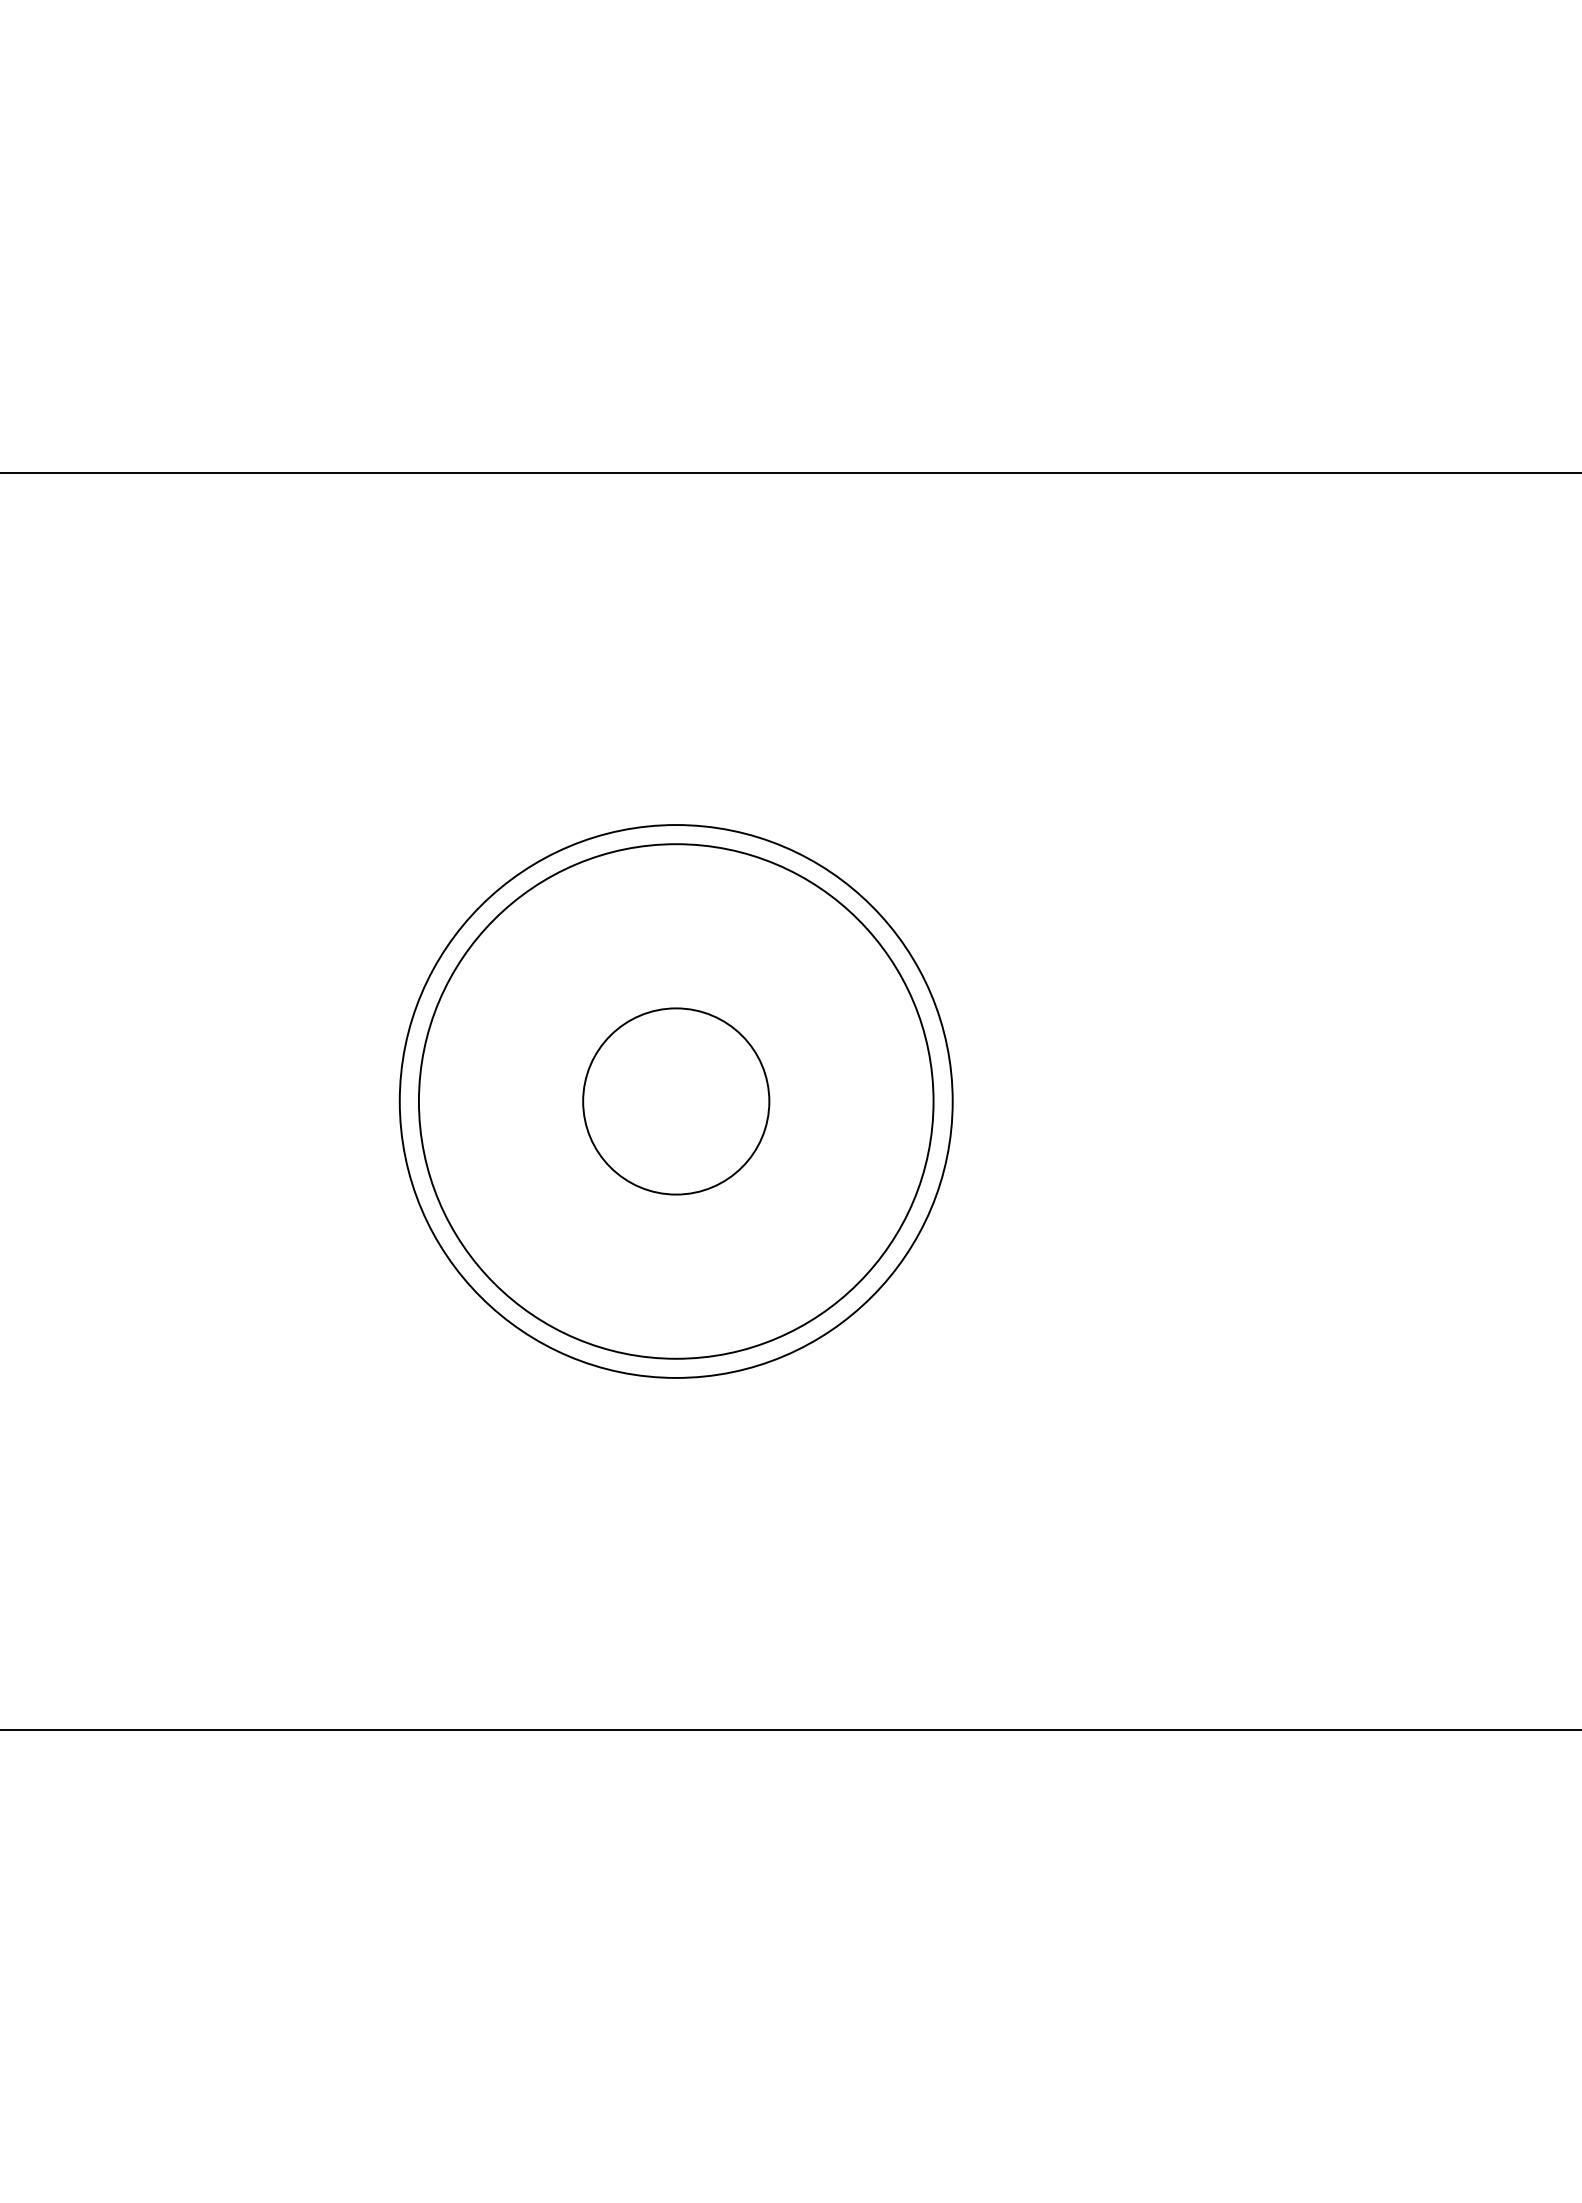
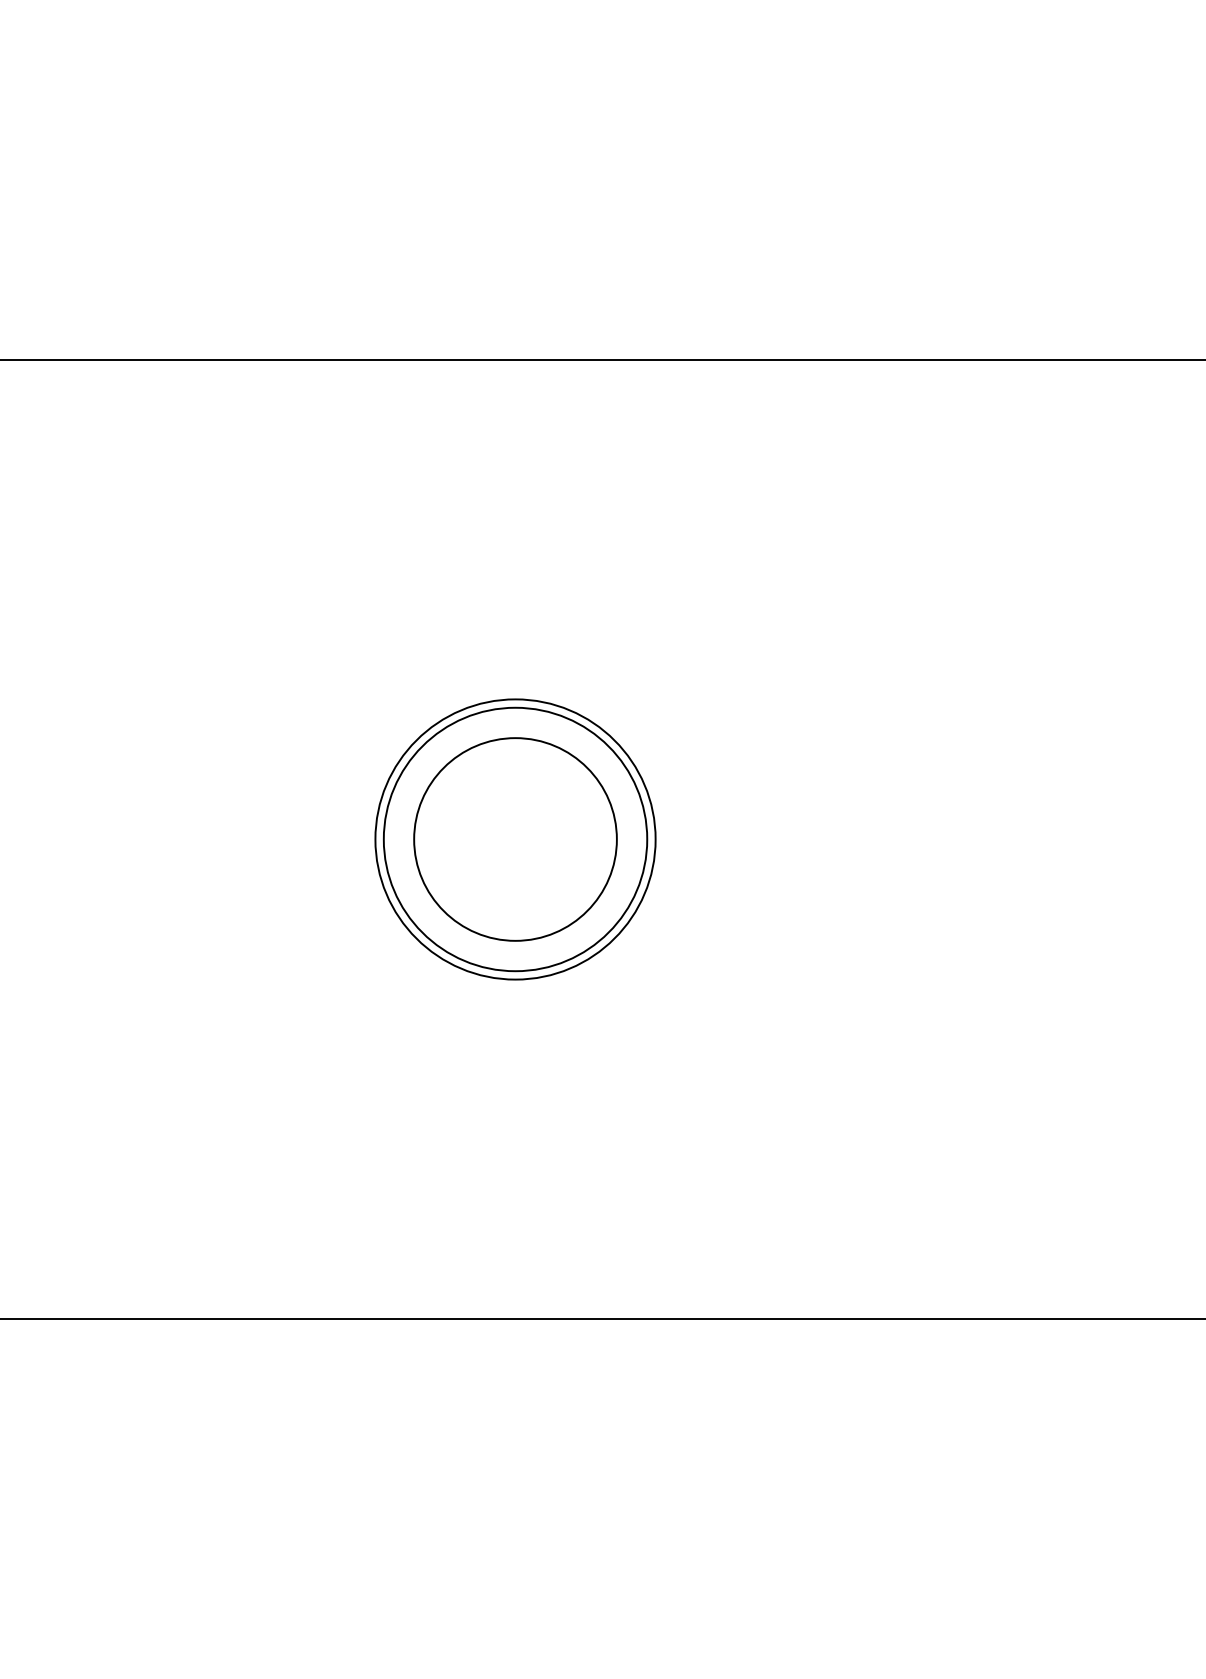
circle: (676, 1101) -> (515, 839), size x0.62
circle: (676, 1101) -> (515, 839), size x0.71
circle: (676, 1101) -> (515, 839), size x1.43

